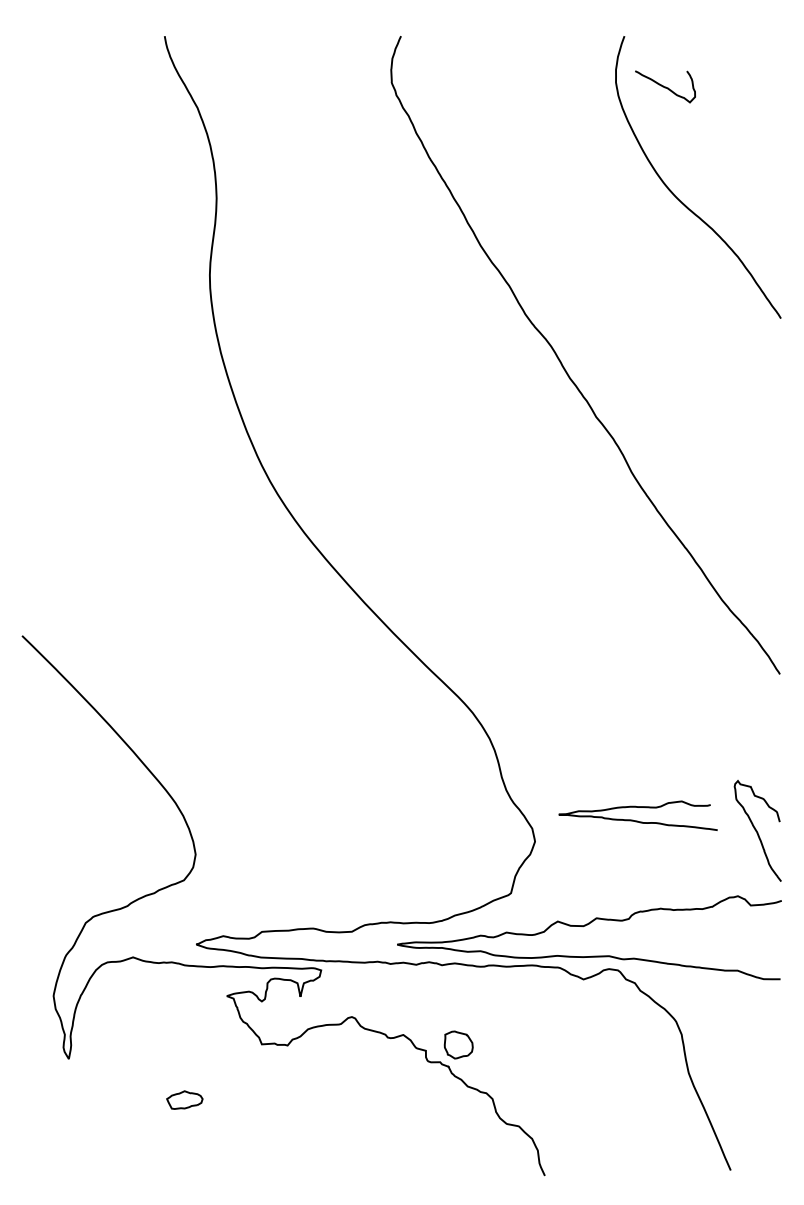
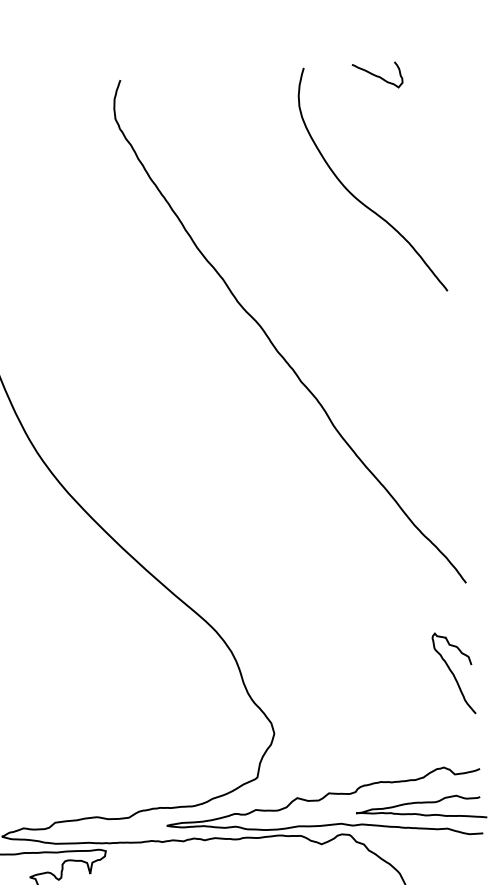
curve: (665, 86) -> (377, 75), moved
curve: (637, 820) -> (420, 813), moved
curve: (757, 830) -> (453, 673), moved

